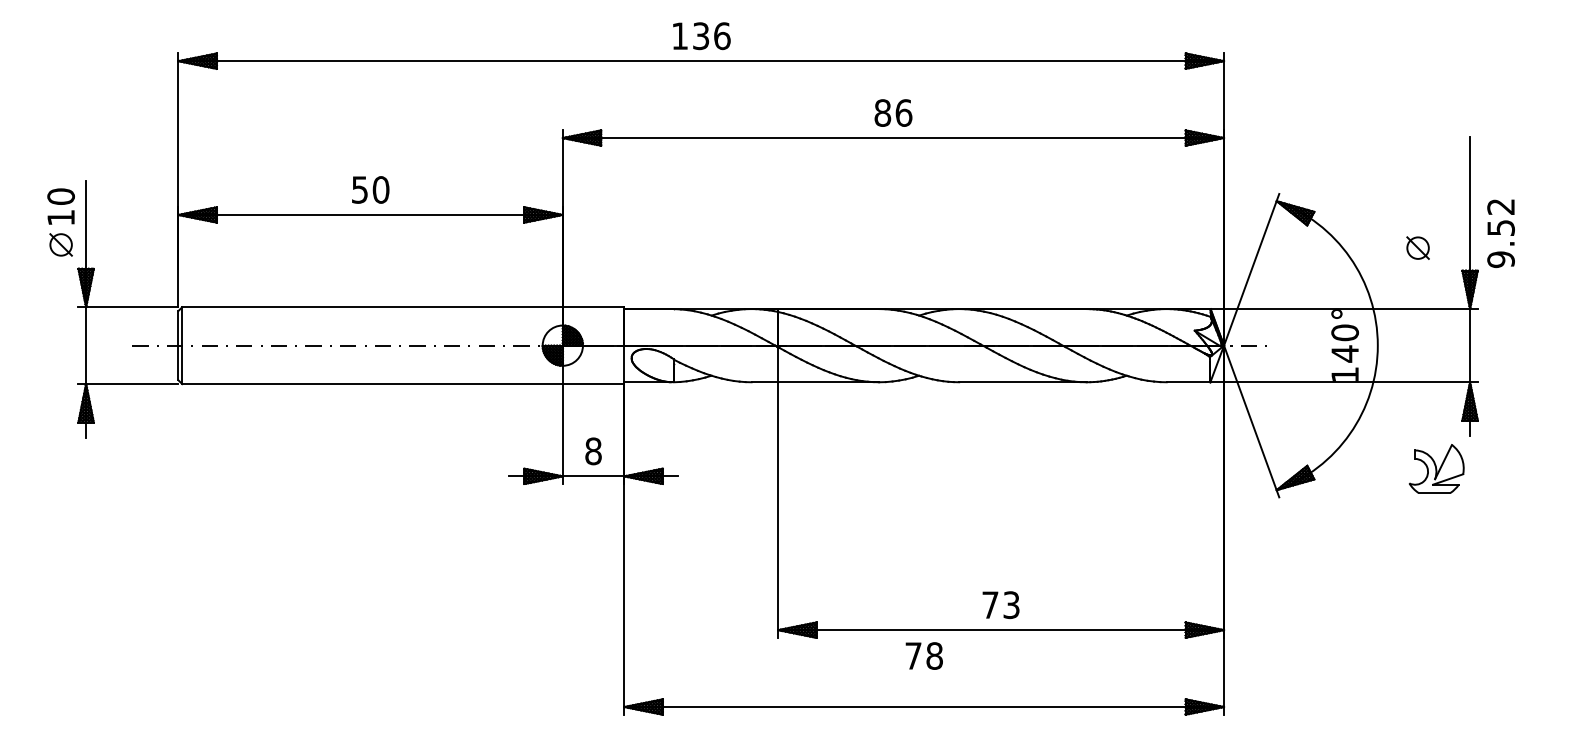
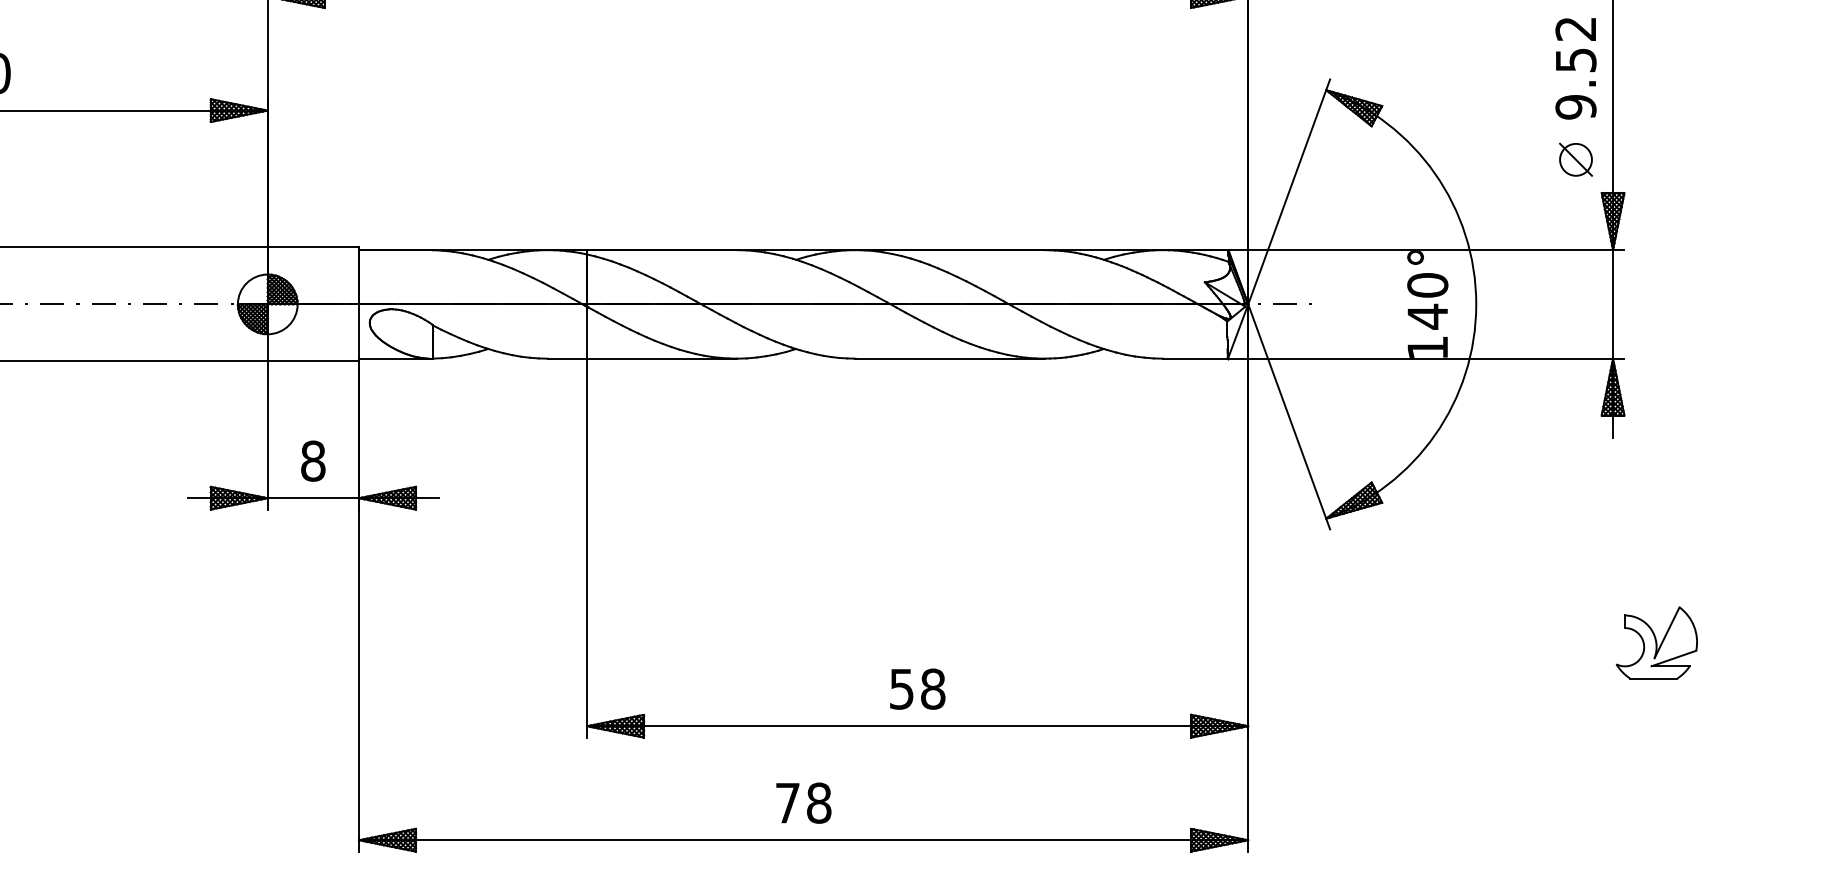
text: (1500, 233) -> (1575, 68), moved
part: (1417, 247) -> (1575, 158), moved
part: (1436, 468) -> (1656, 642), moved
text: (1000, 605) -> (916, 689), 73 -> 58
text: (923, 655) -> (802, 802), moved

